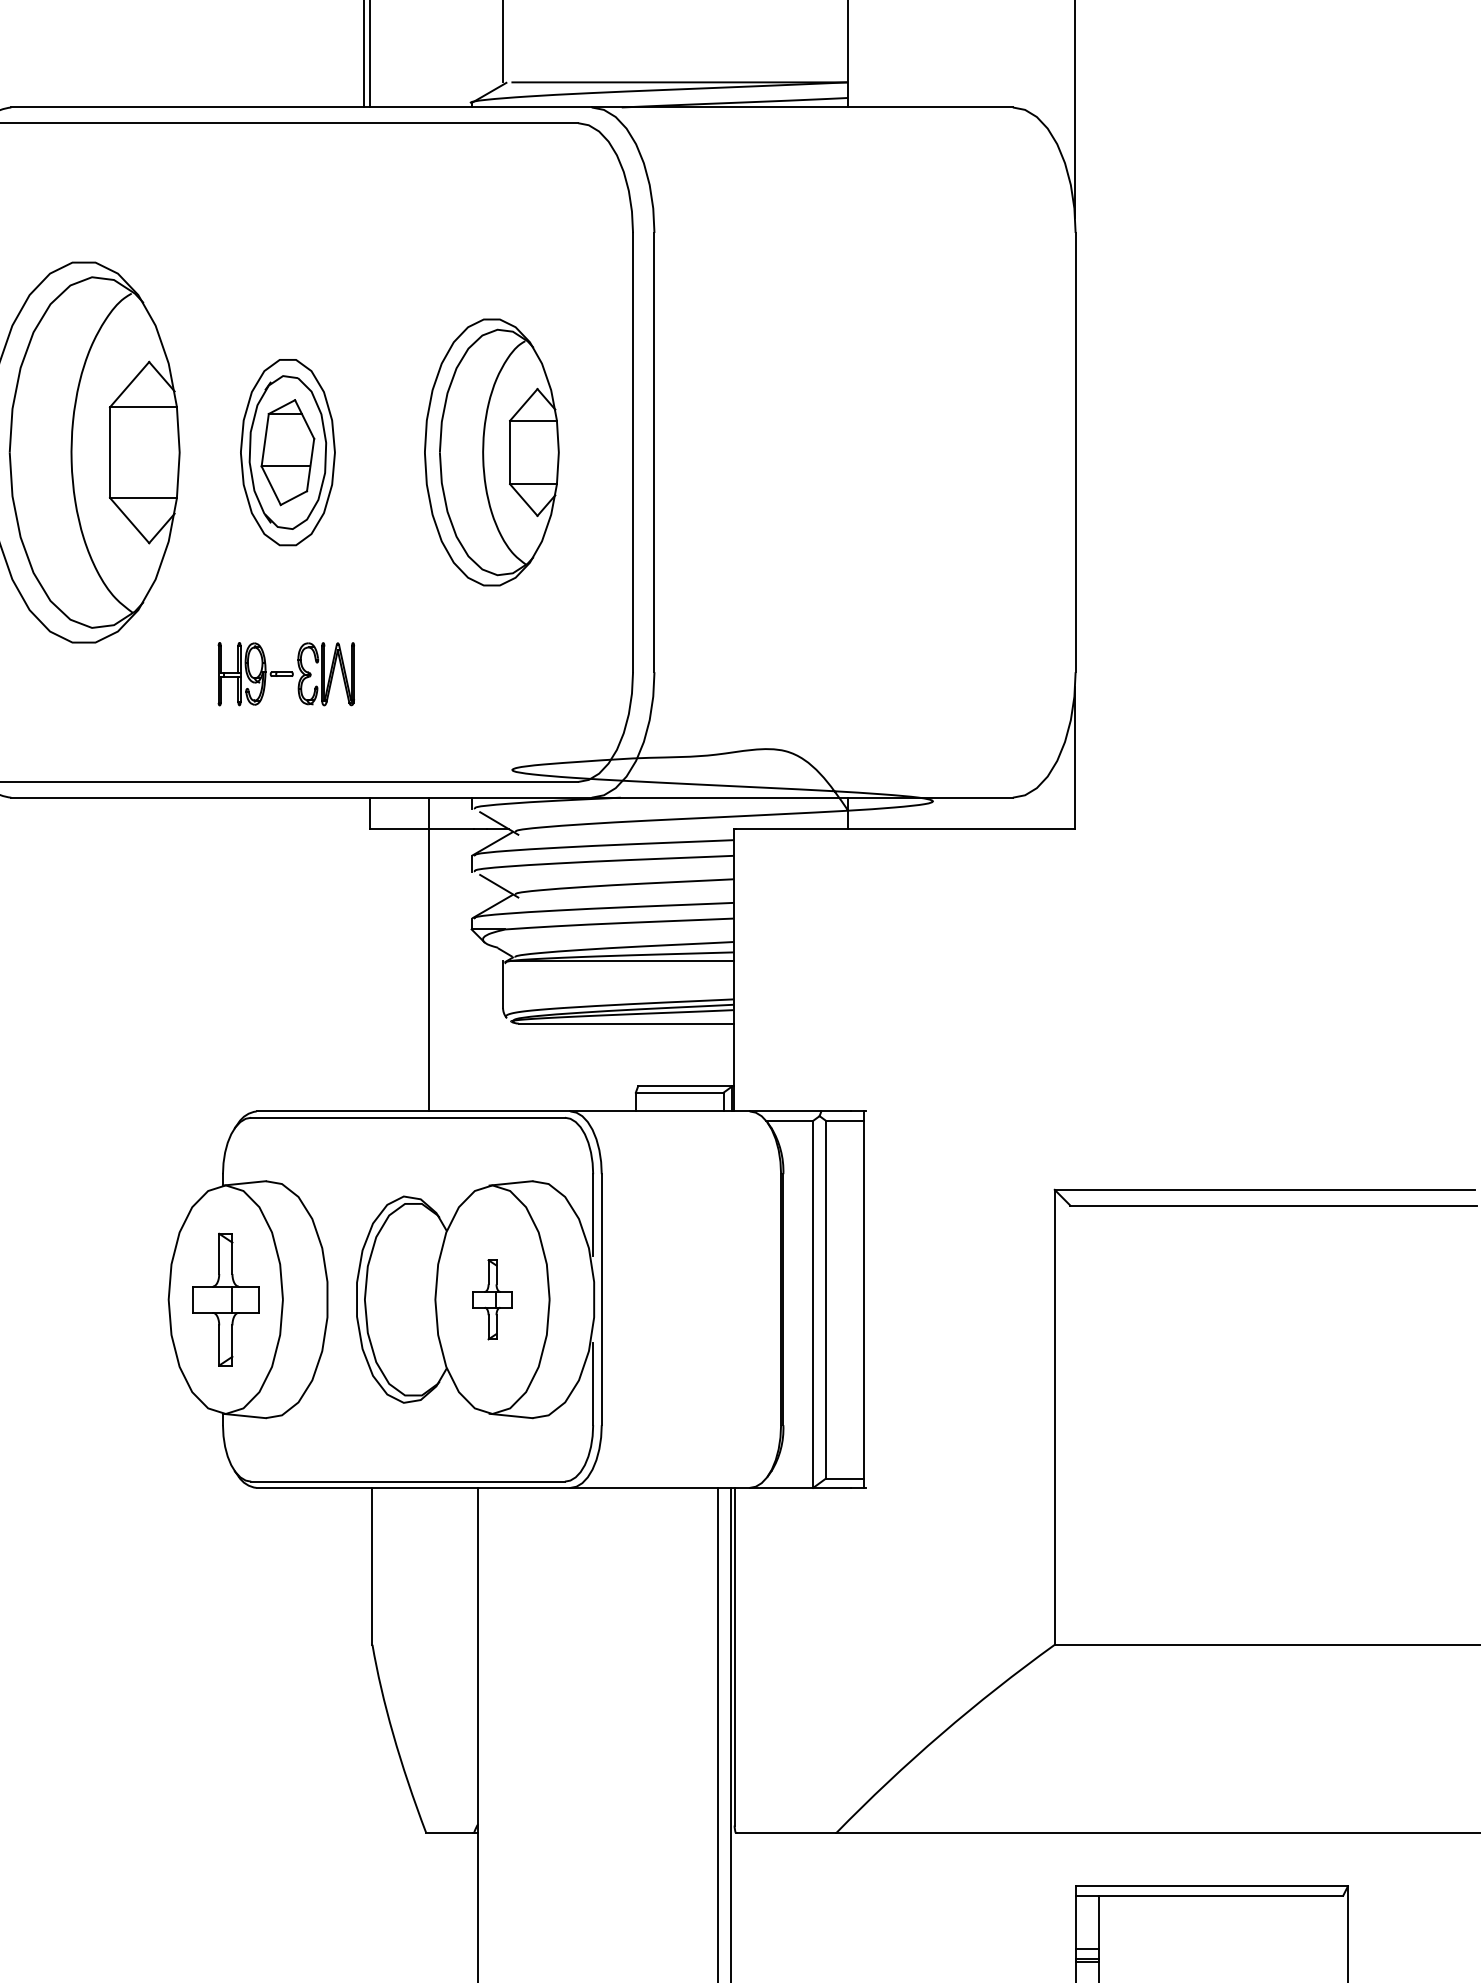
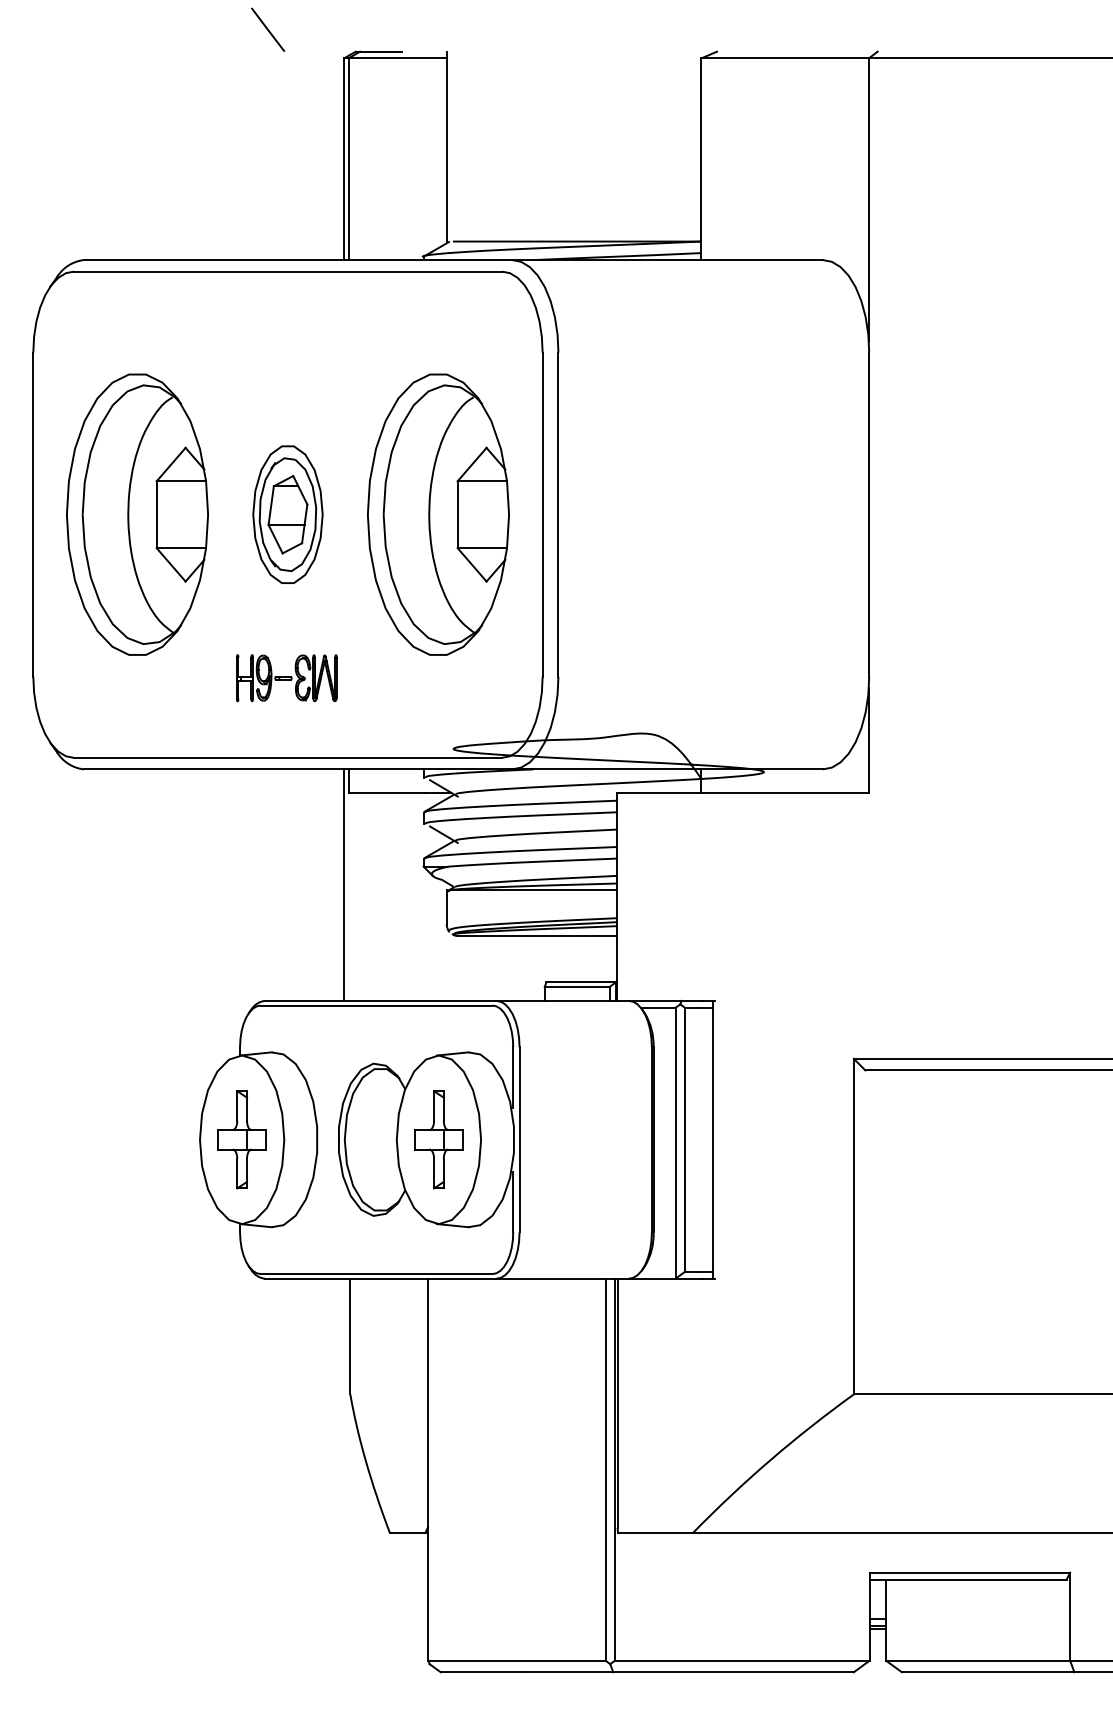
part: (491, 452) -> (438, 514), size x1.43
line: (429, 953) -> (344, 884), moved
part: (491, 1299) -> (438, 1139), size x1.67

